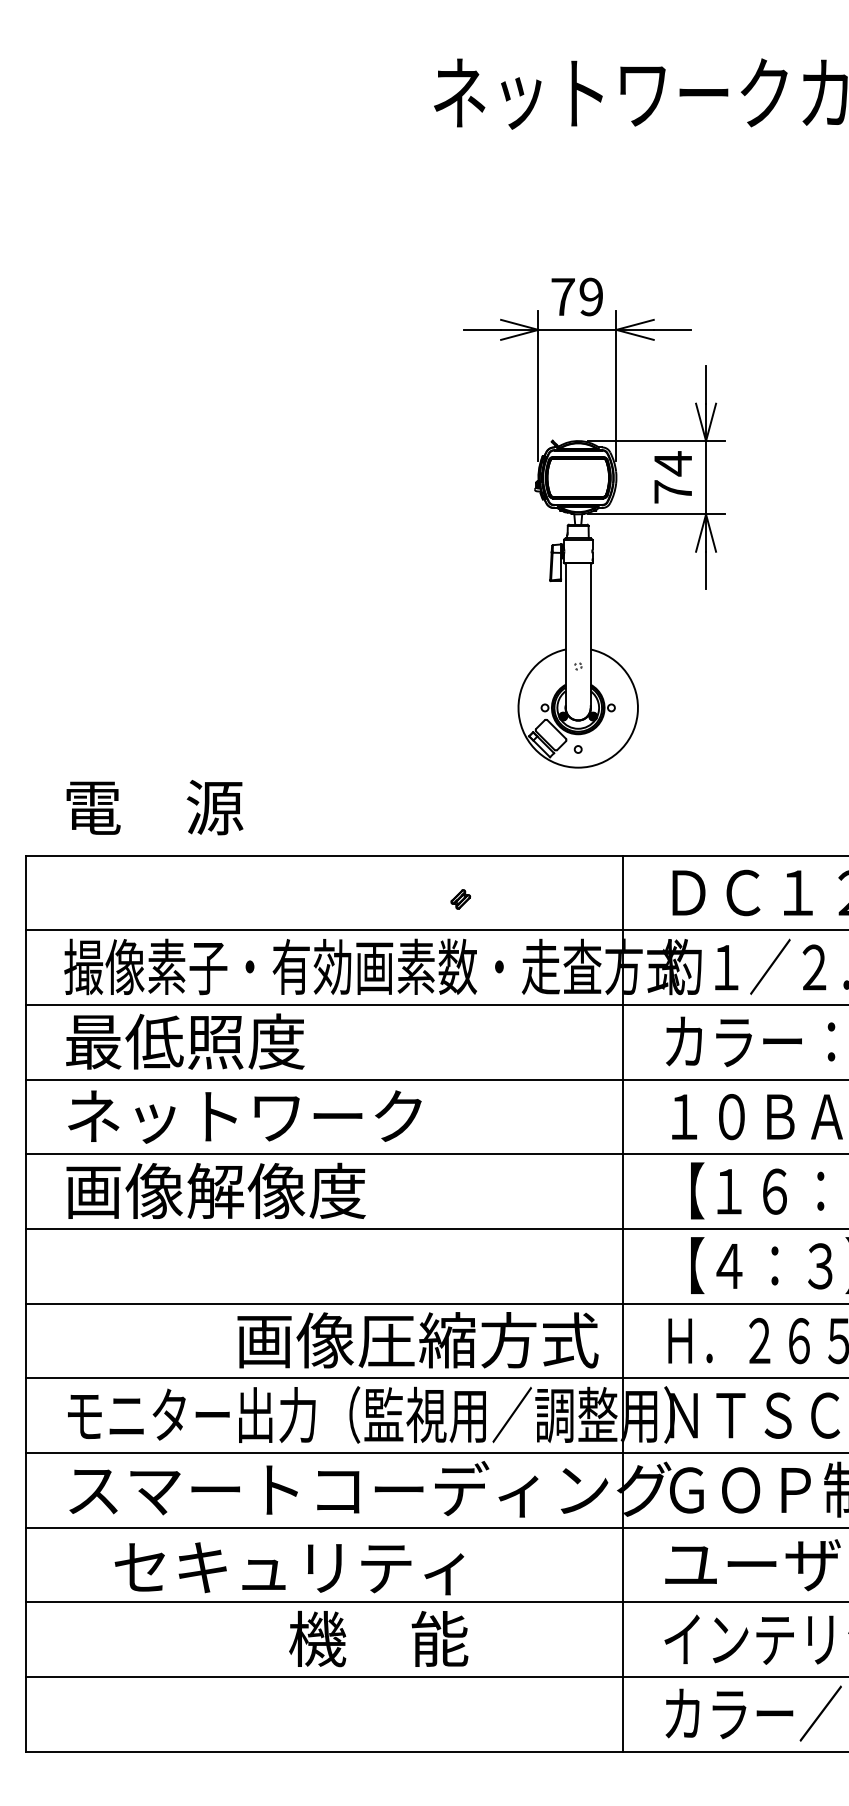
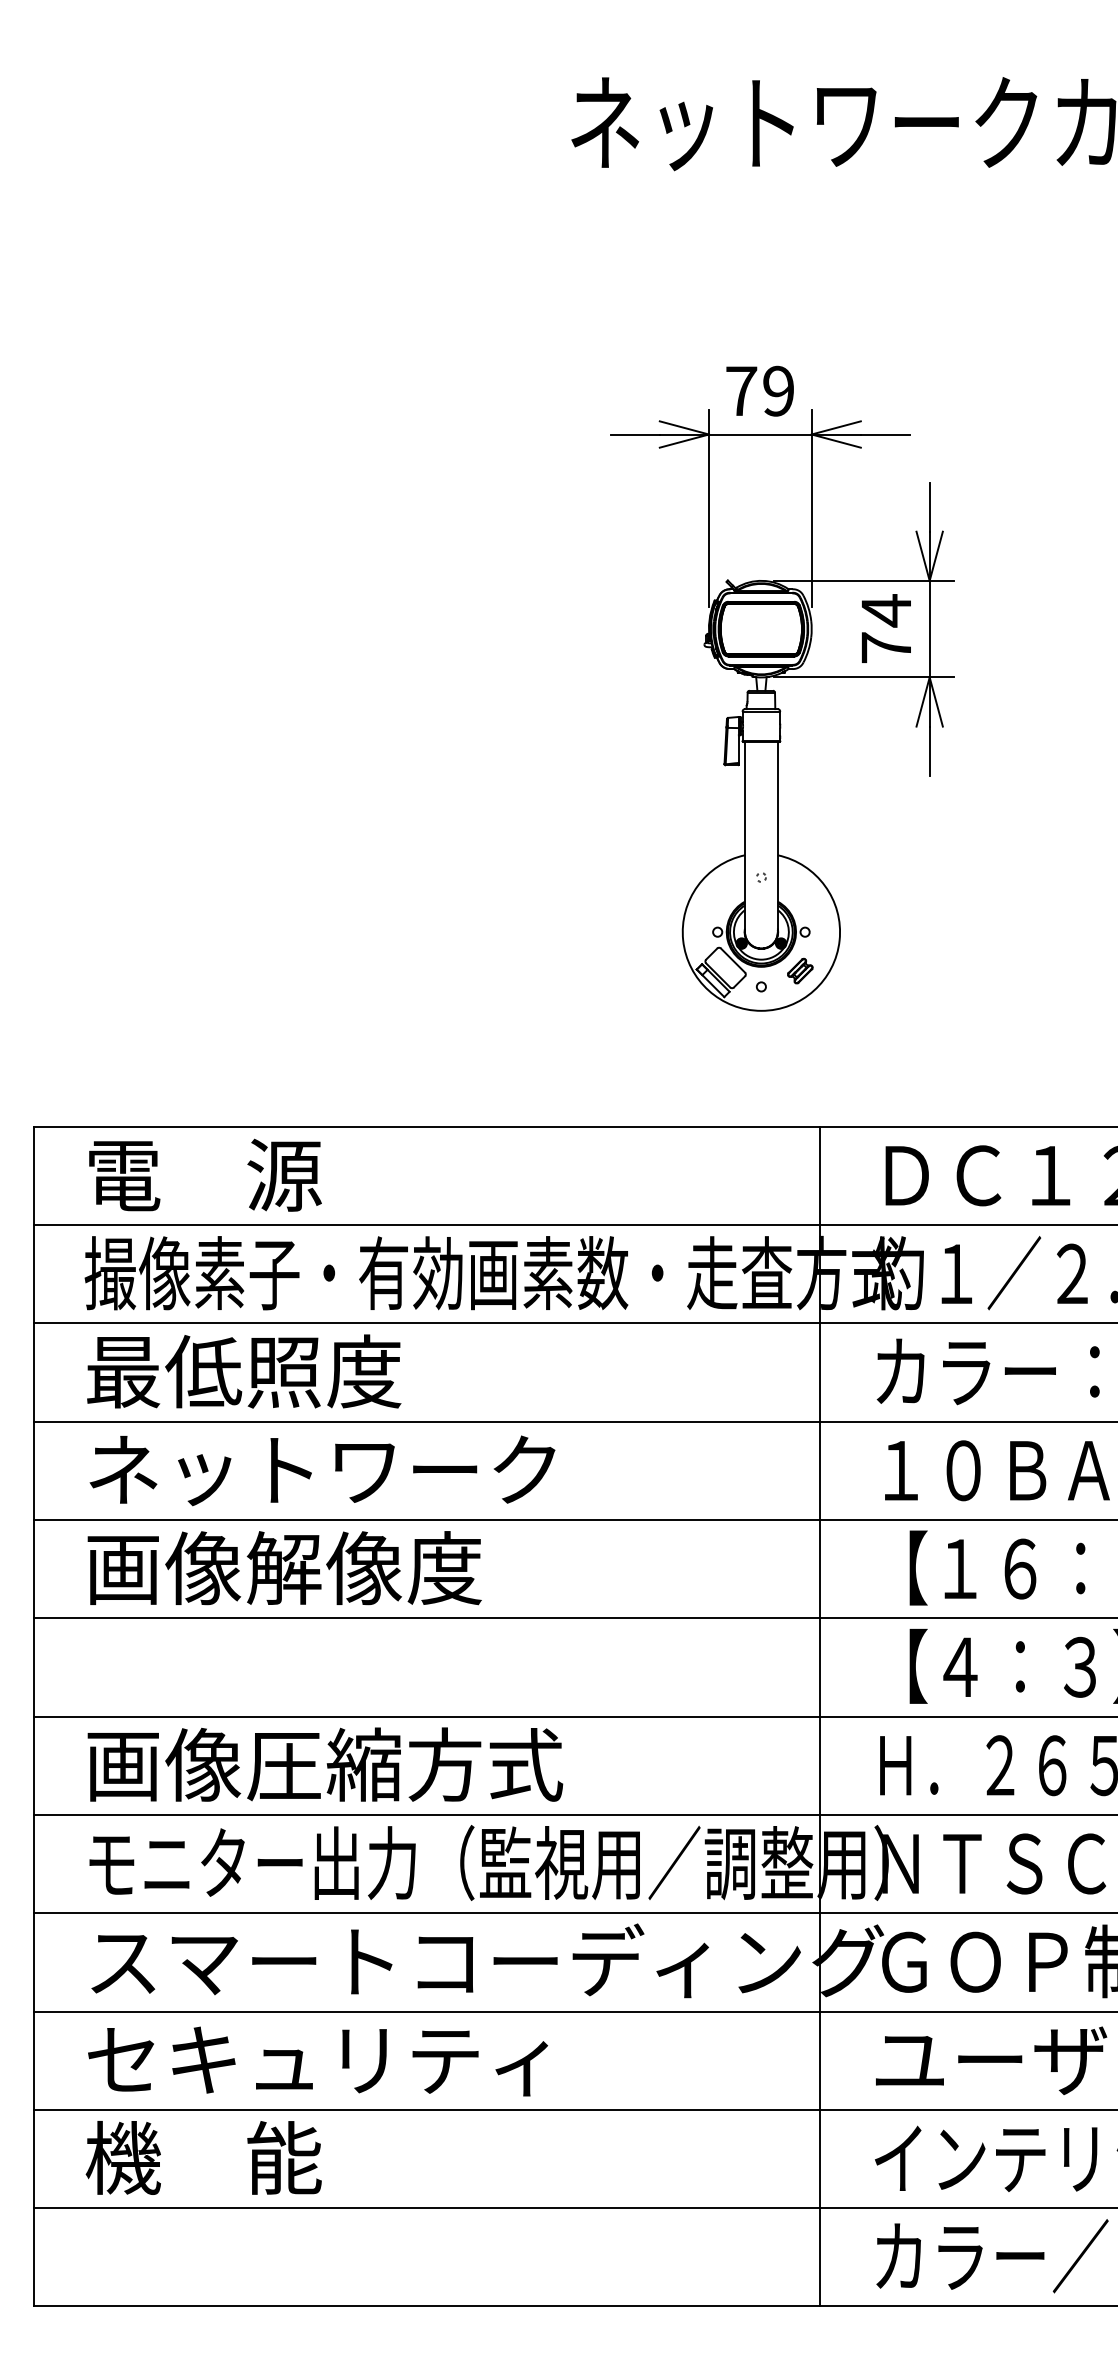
text: (154, 807) -> (204, 1175), moved
part: (460, 899) -> (799, 971), moved
text: (417, 1340) -> (324, 1764), moved
text: (289, 1568) -> (318, 2061), moved
text: (378, 1638) -> (203, 2157), moved

